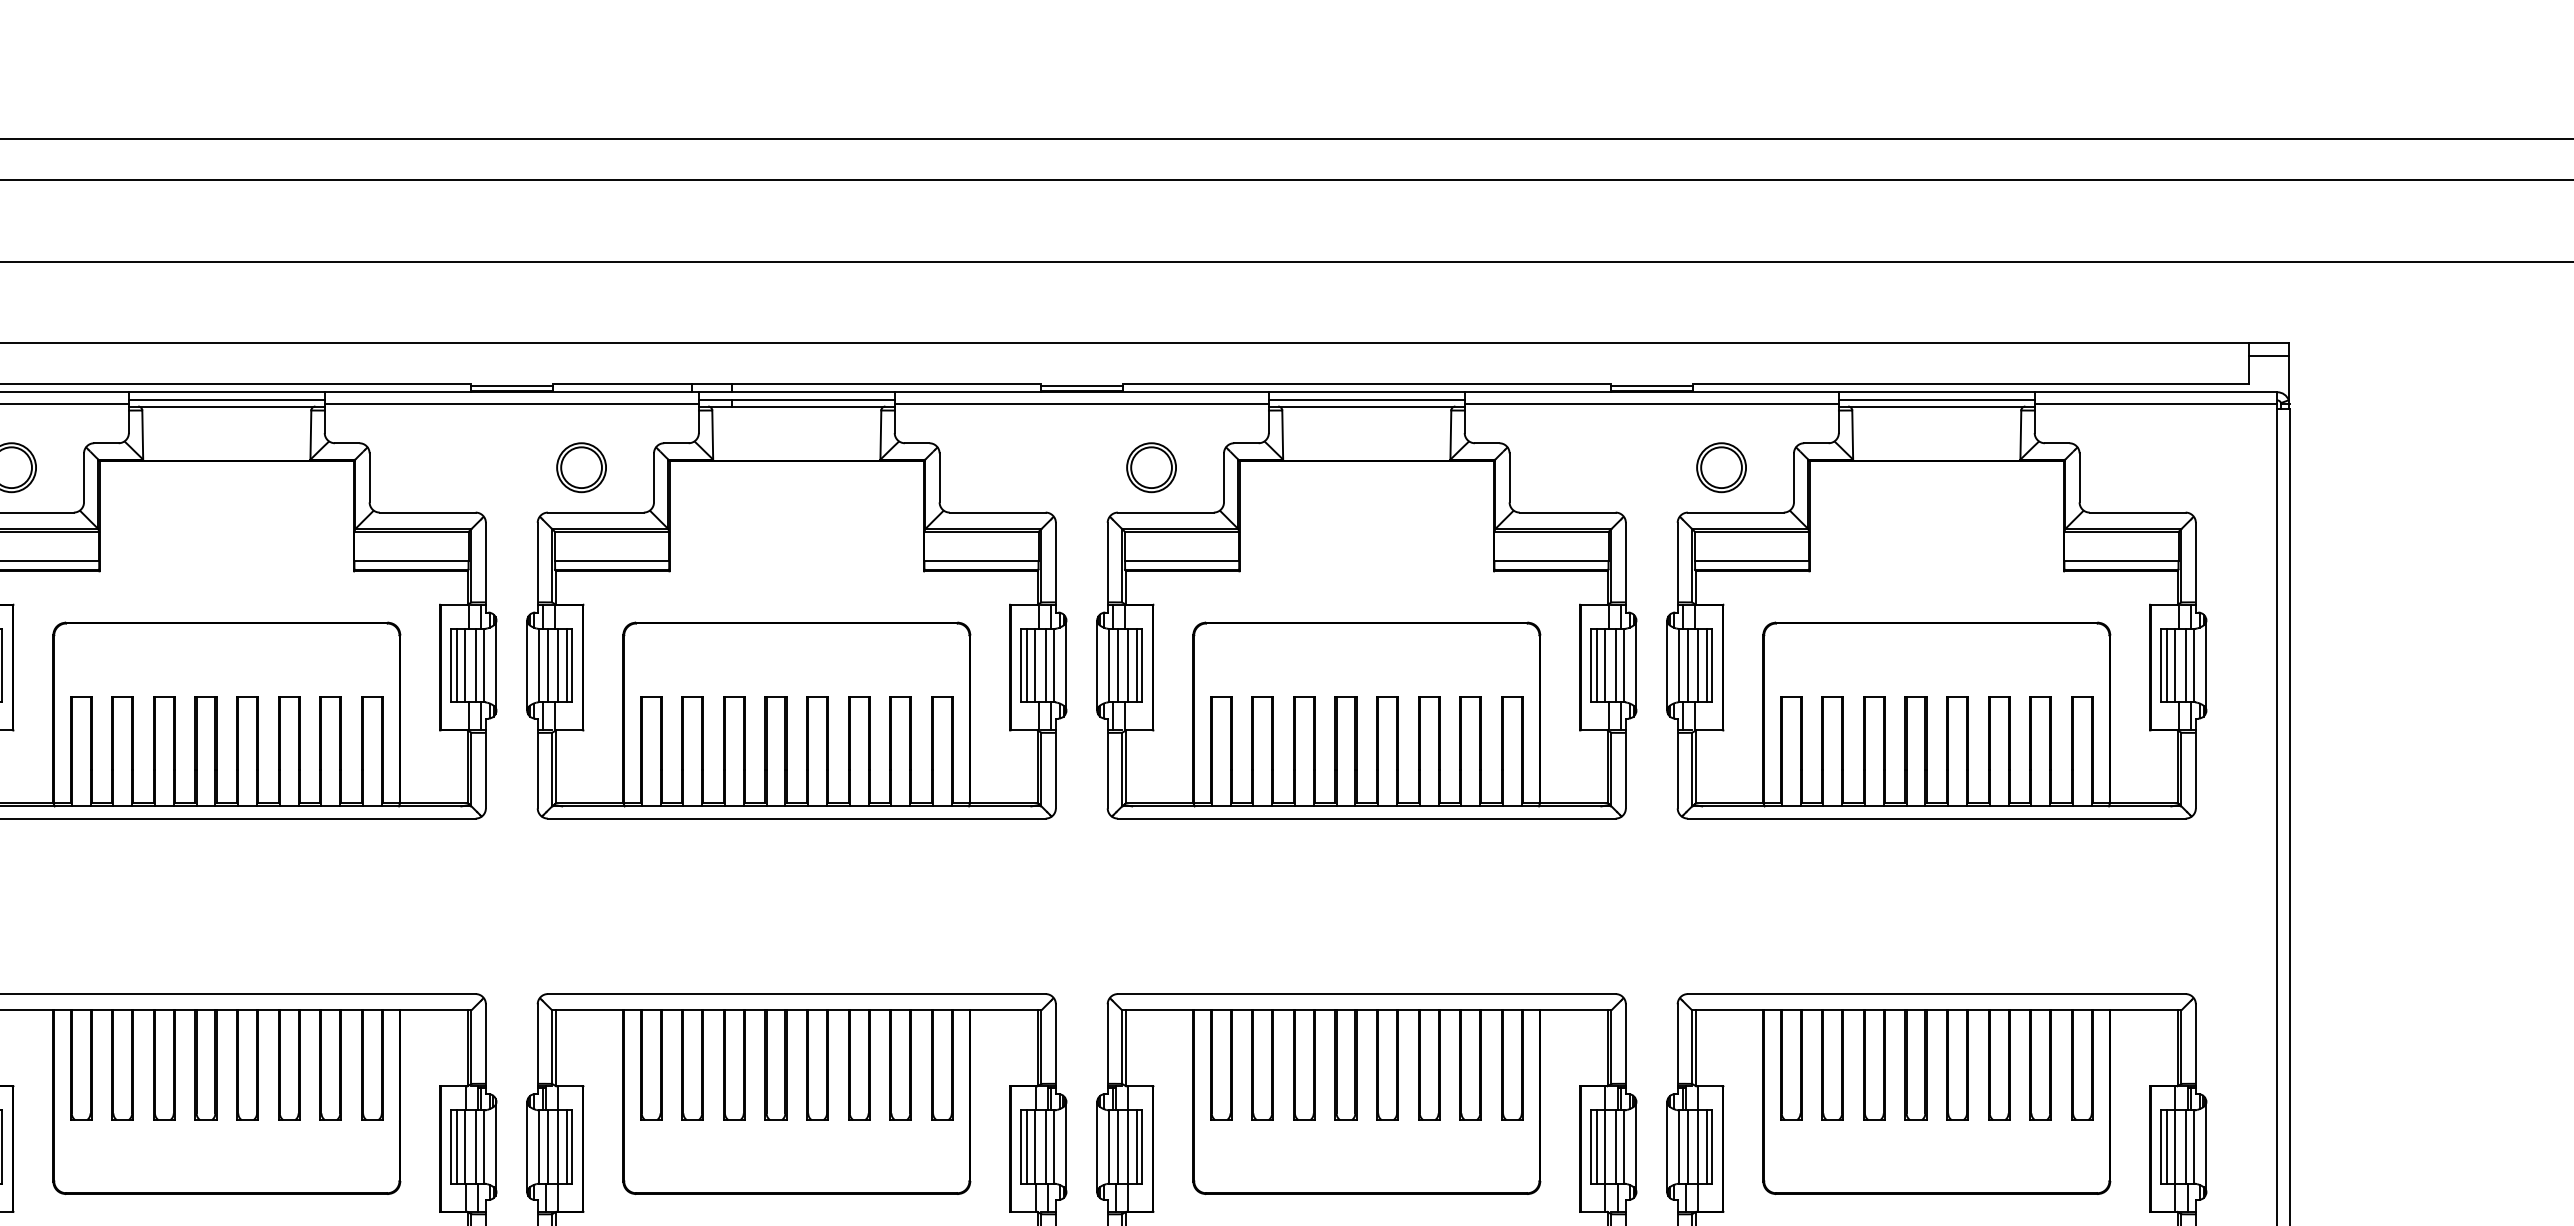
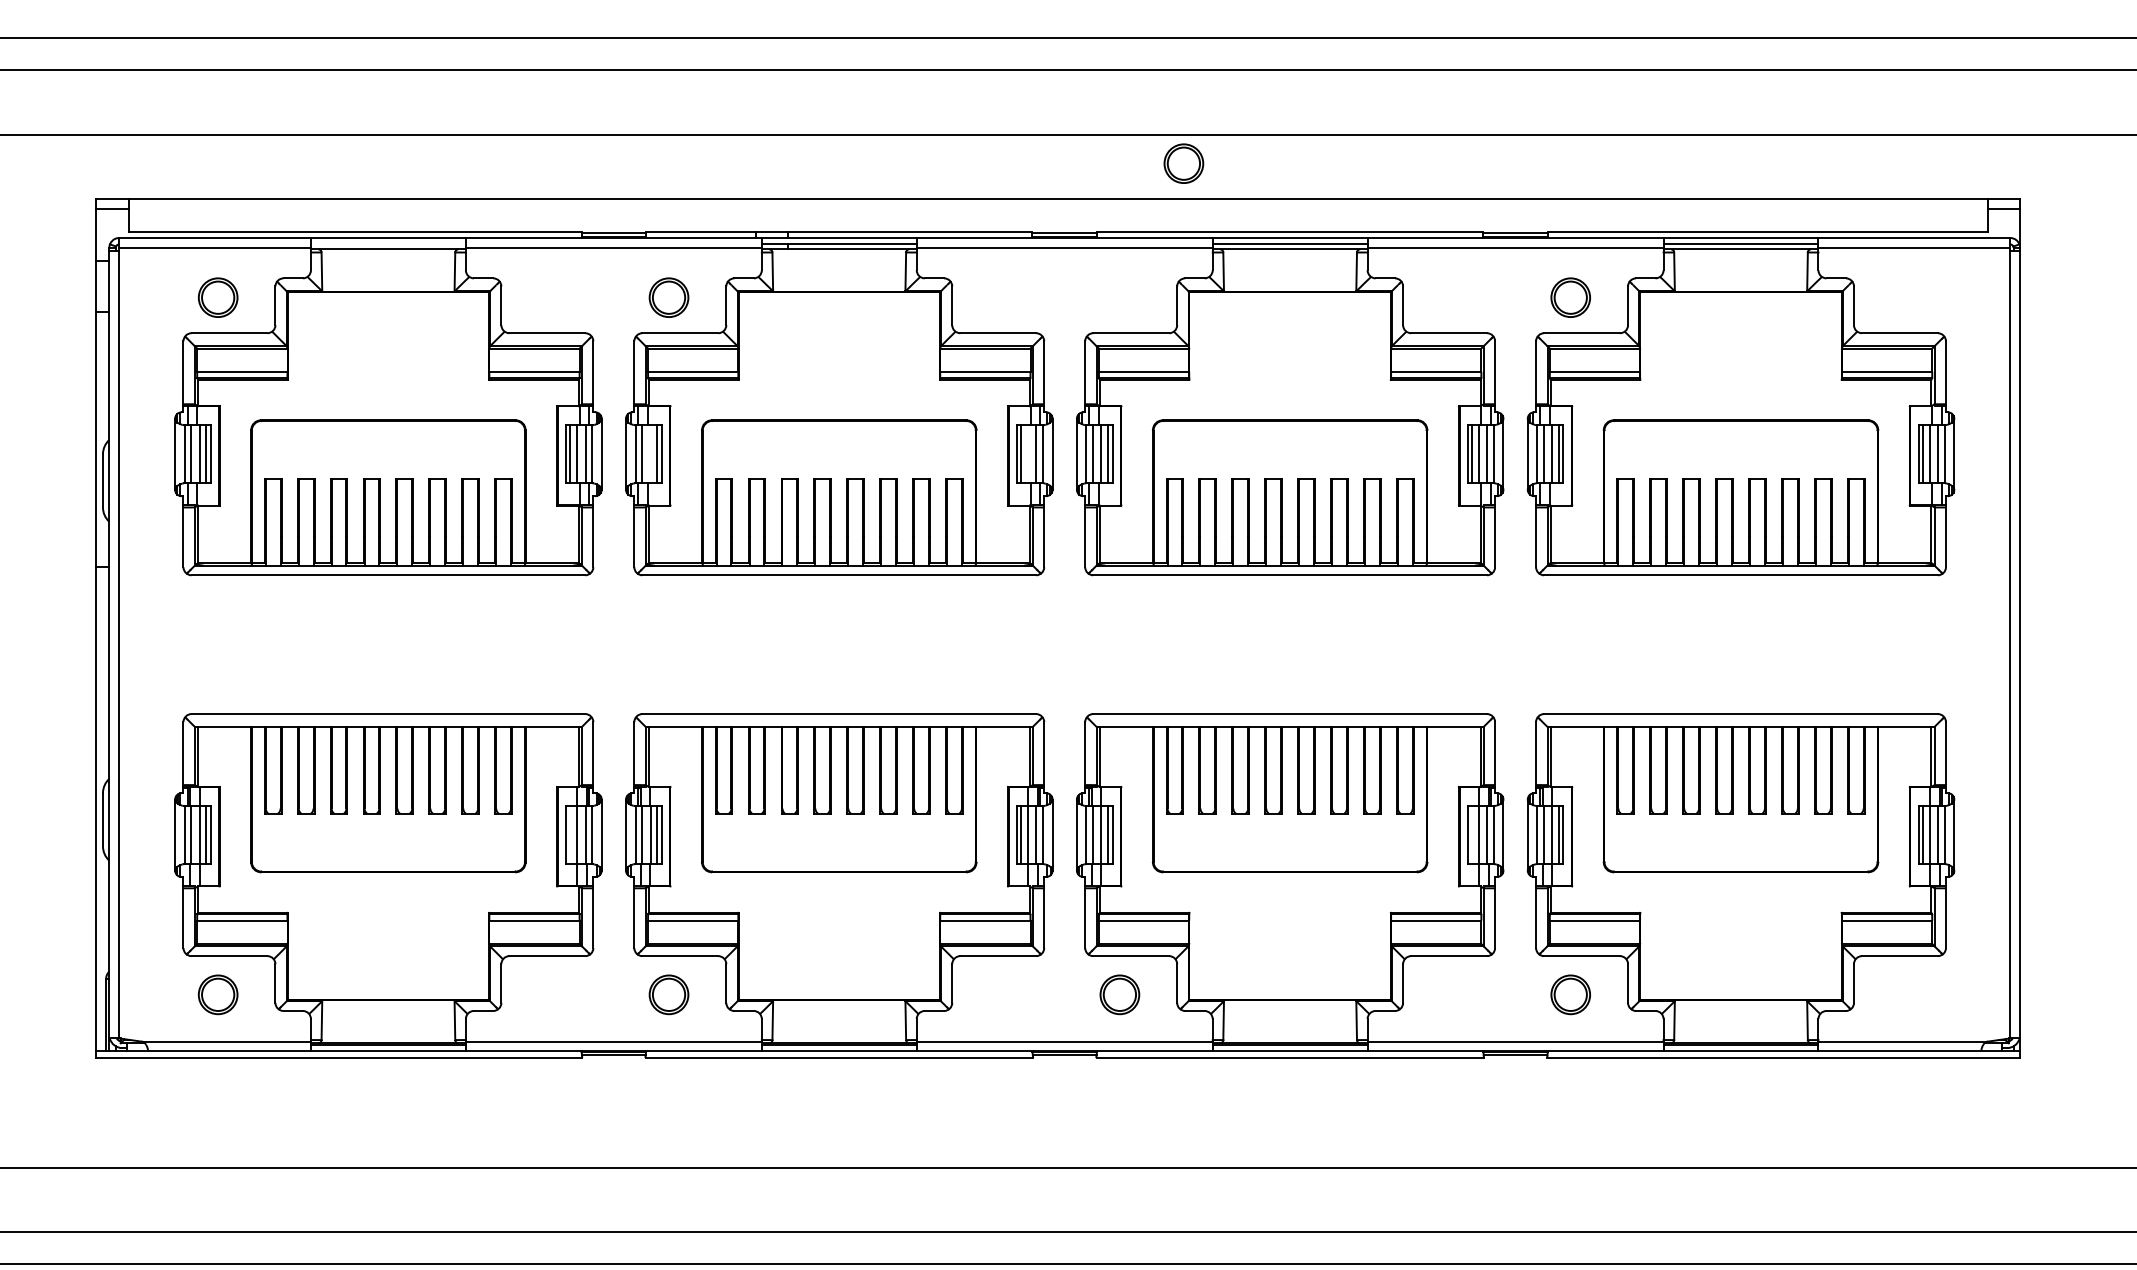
line: (225, 400) -> (387, 244), removed
part: (1151, 467) -> (1183, 163), moved
line: (558, 665) -> (650, 454), removed
line: (1034, 665) -> (1027, 454), removed
line: (457, 1147) -> (570, 835), removed
line: (1597, 1147) -> (1472, 835), removed

